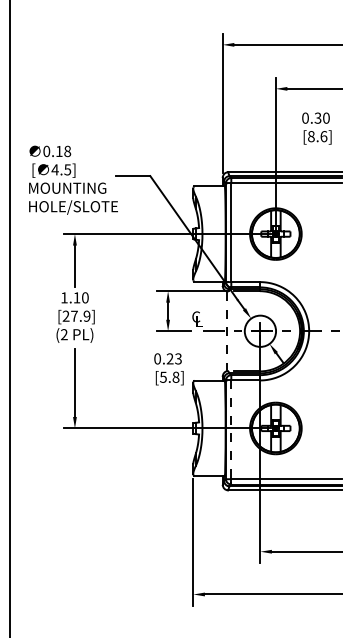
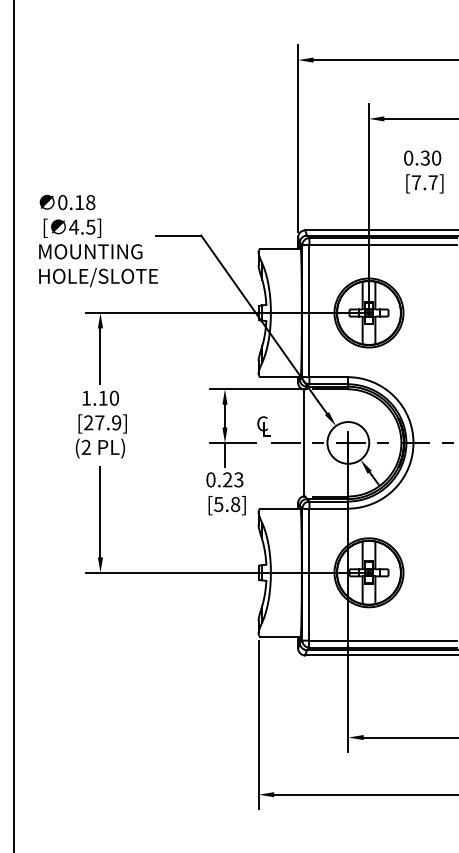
text: (317, 136) -> (424, 182), [8.6] -> [7.7]
line: (227, 330) -> (304, 442), dashed -> solid
line: (167, 339) -> (224, 454), added
line: (231, 429) -> (309, 574), dashed -> solid

